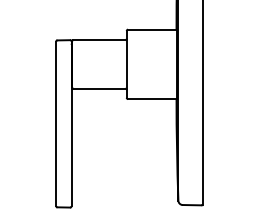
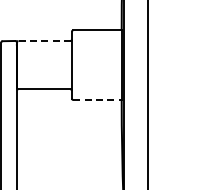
line: (99, 40) -> (44, 41), solid -> dashed
line: (152, 99) -> (97, 100), solid -> dashed

